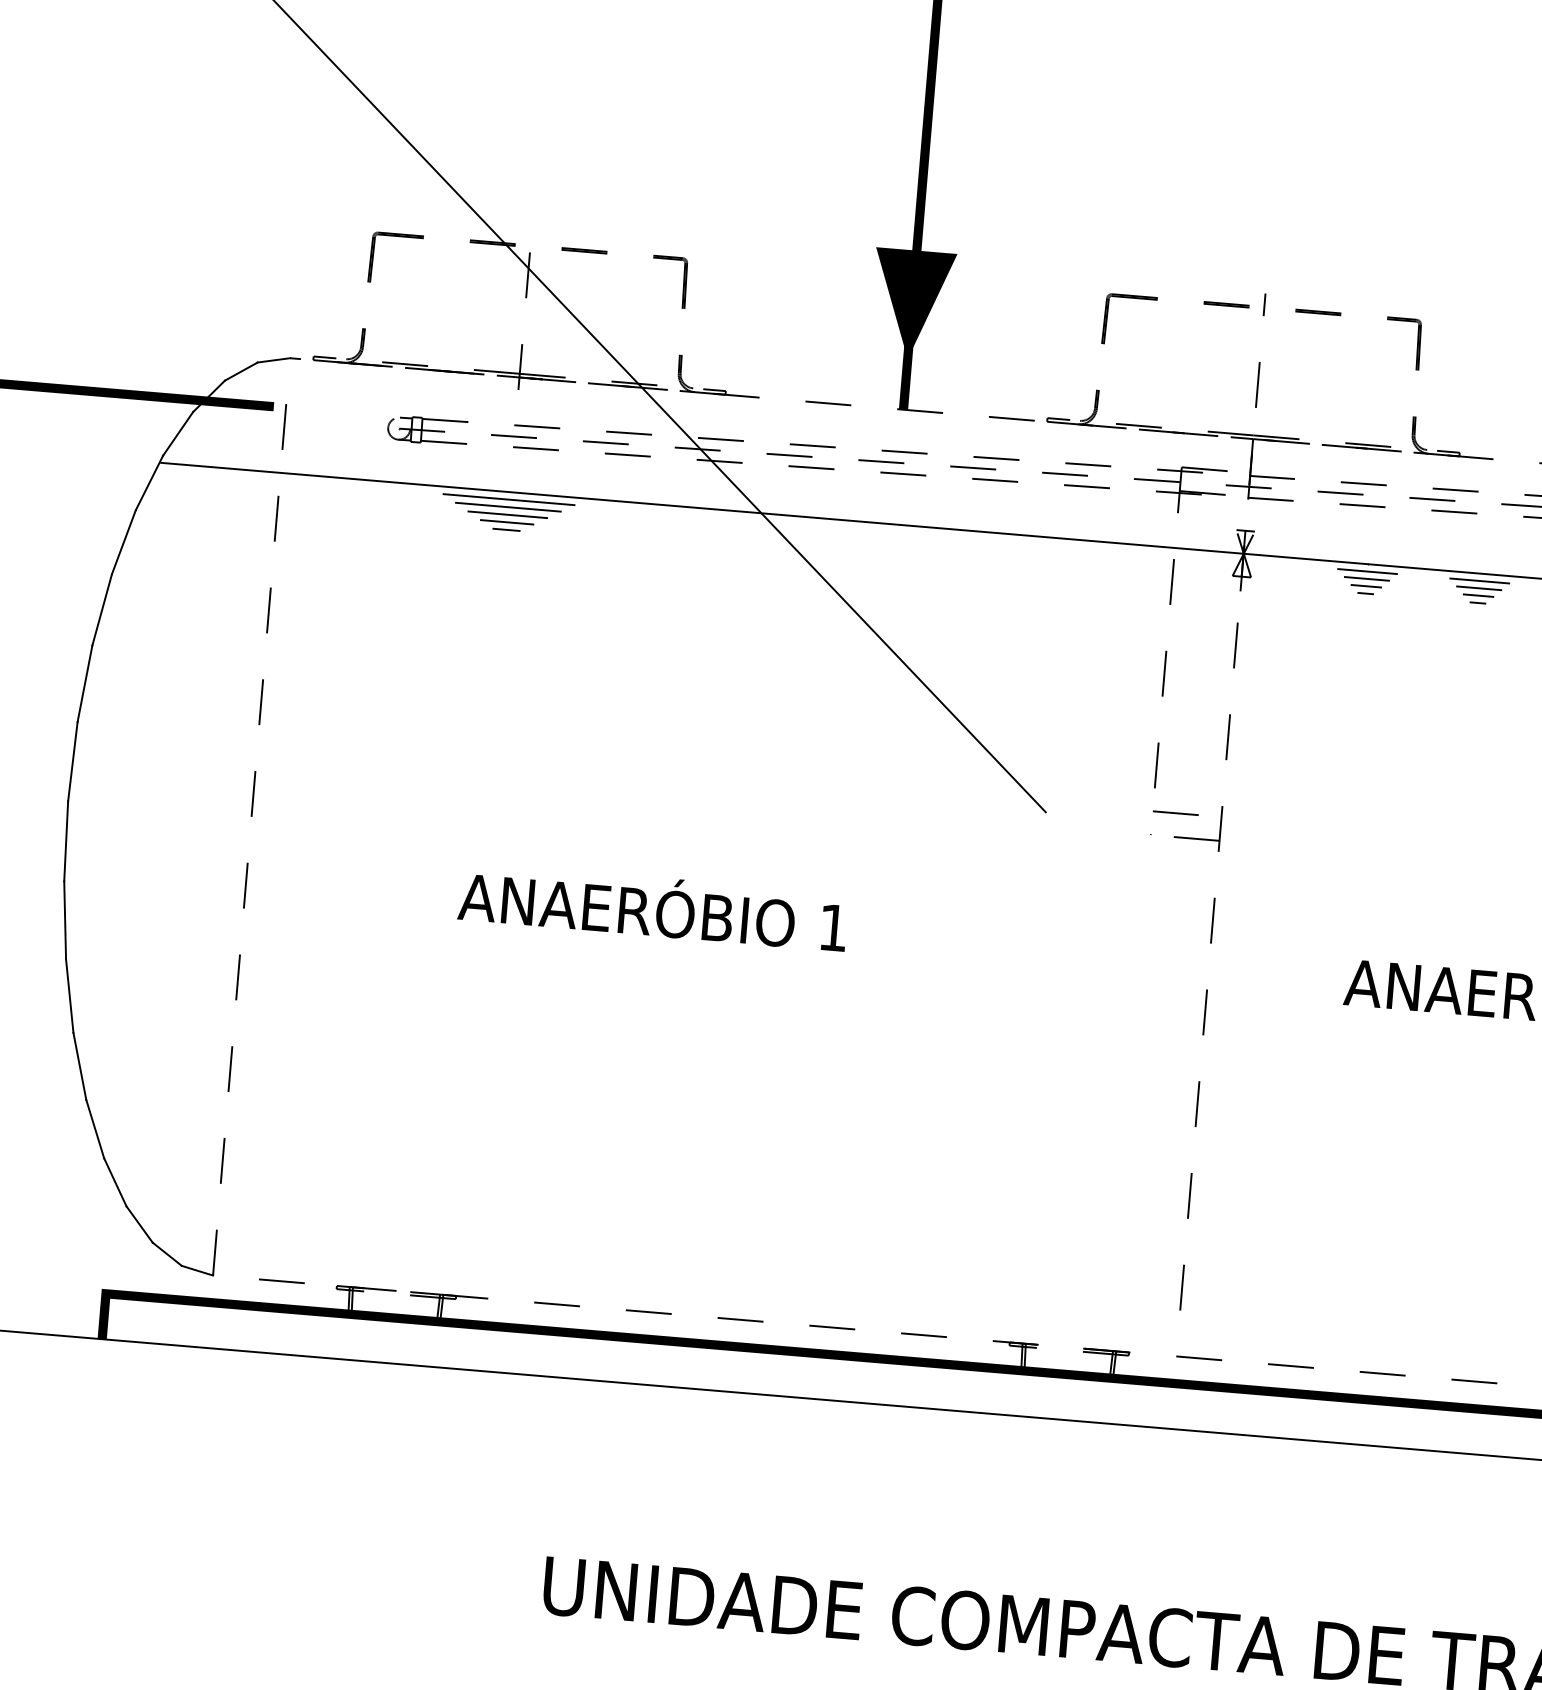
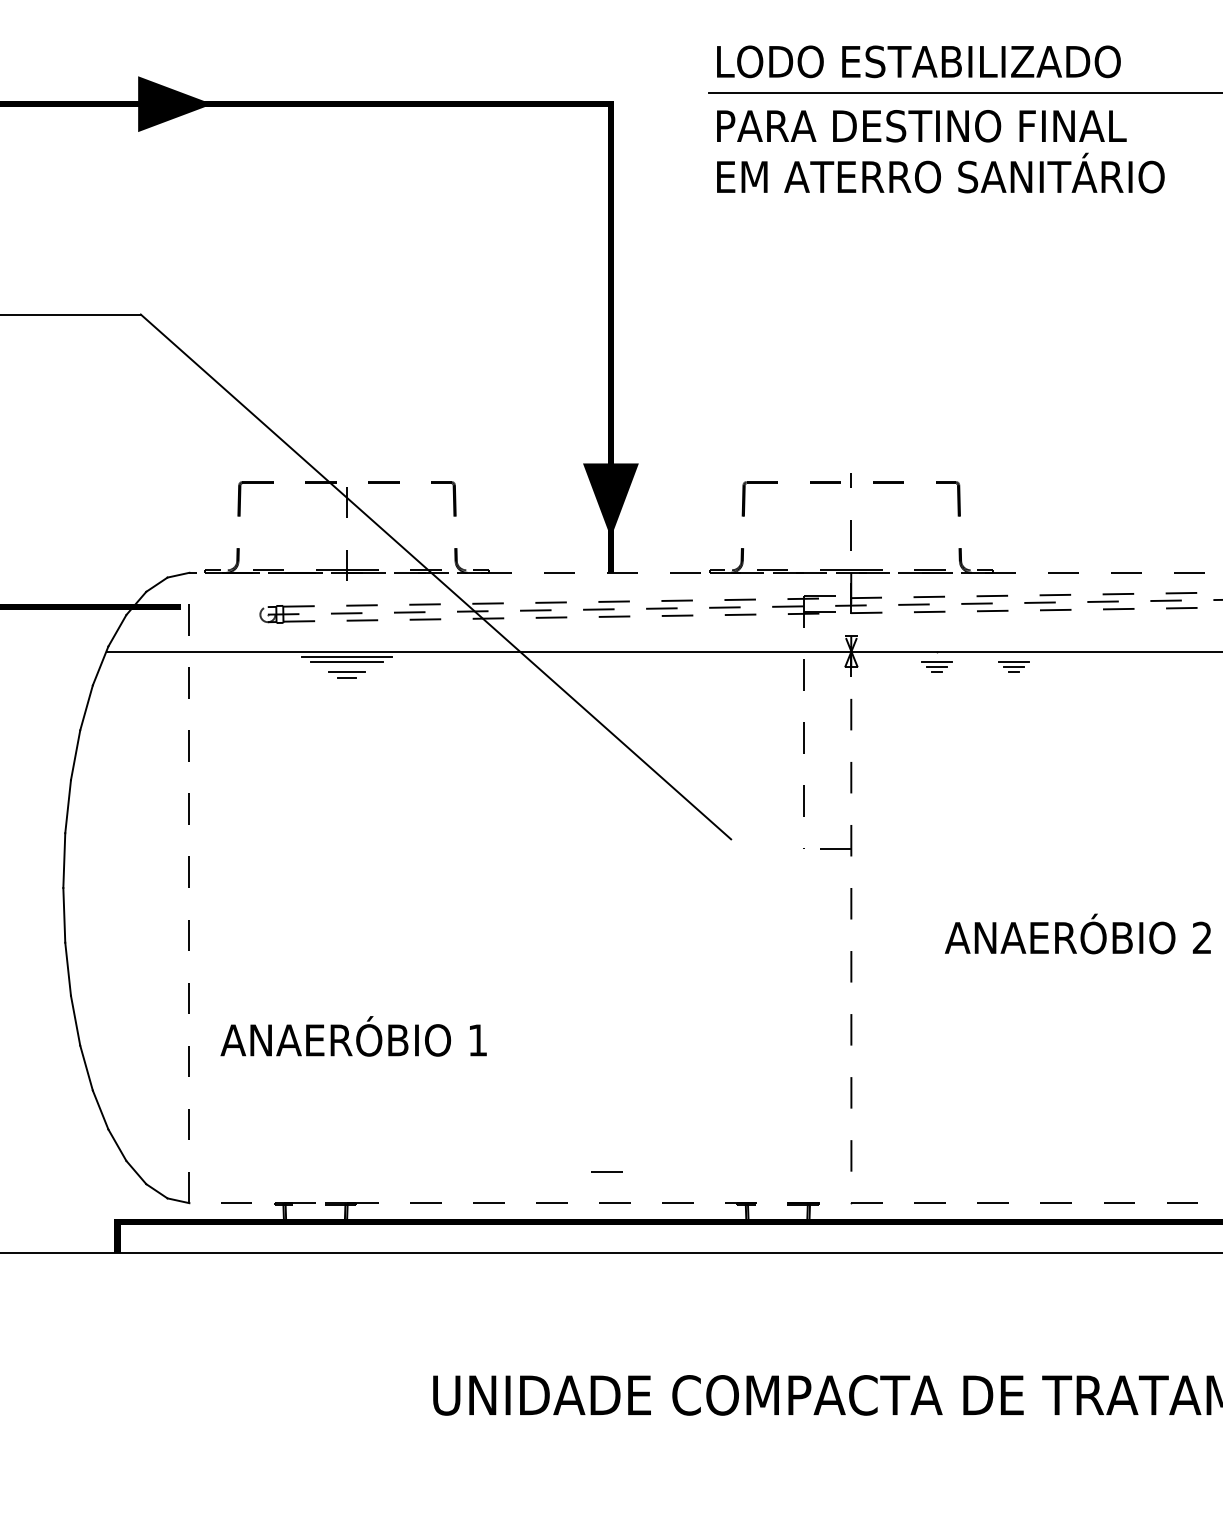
line: (507, 515) -> (346, 667), removed
line: (1366, 571) -> (936, 656), removed
line: (1479, 580) -> (1013, 656), removed
line: (1175, 813) -> (606, 1171), moved
text: (652, 907) -> (353, 1036), moved

